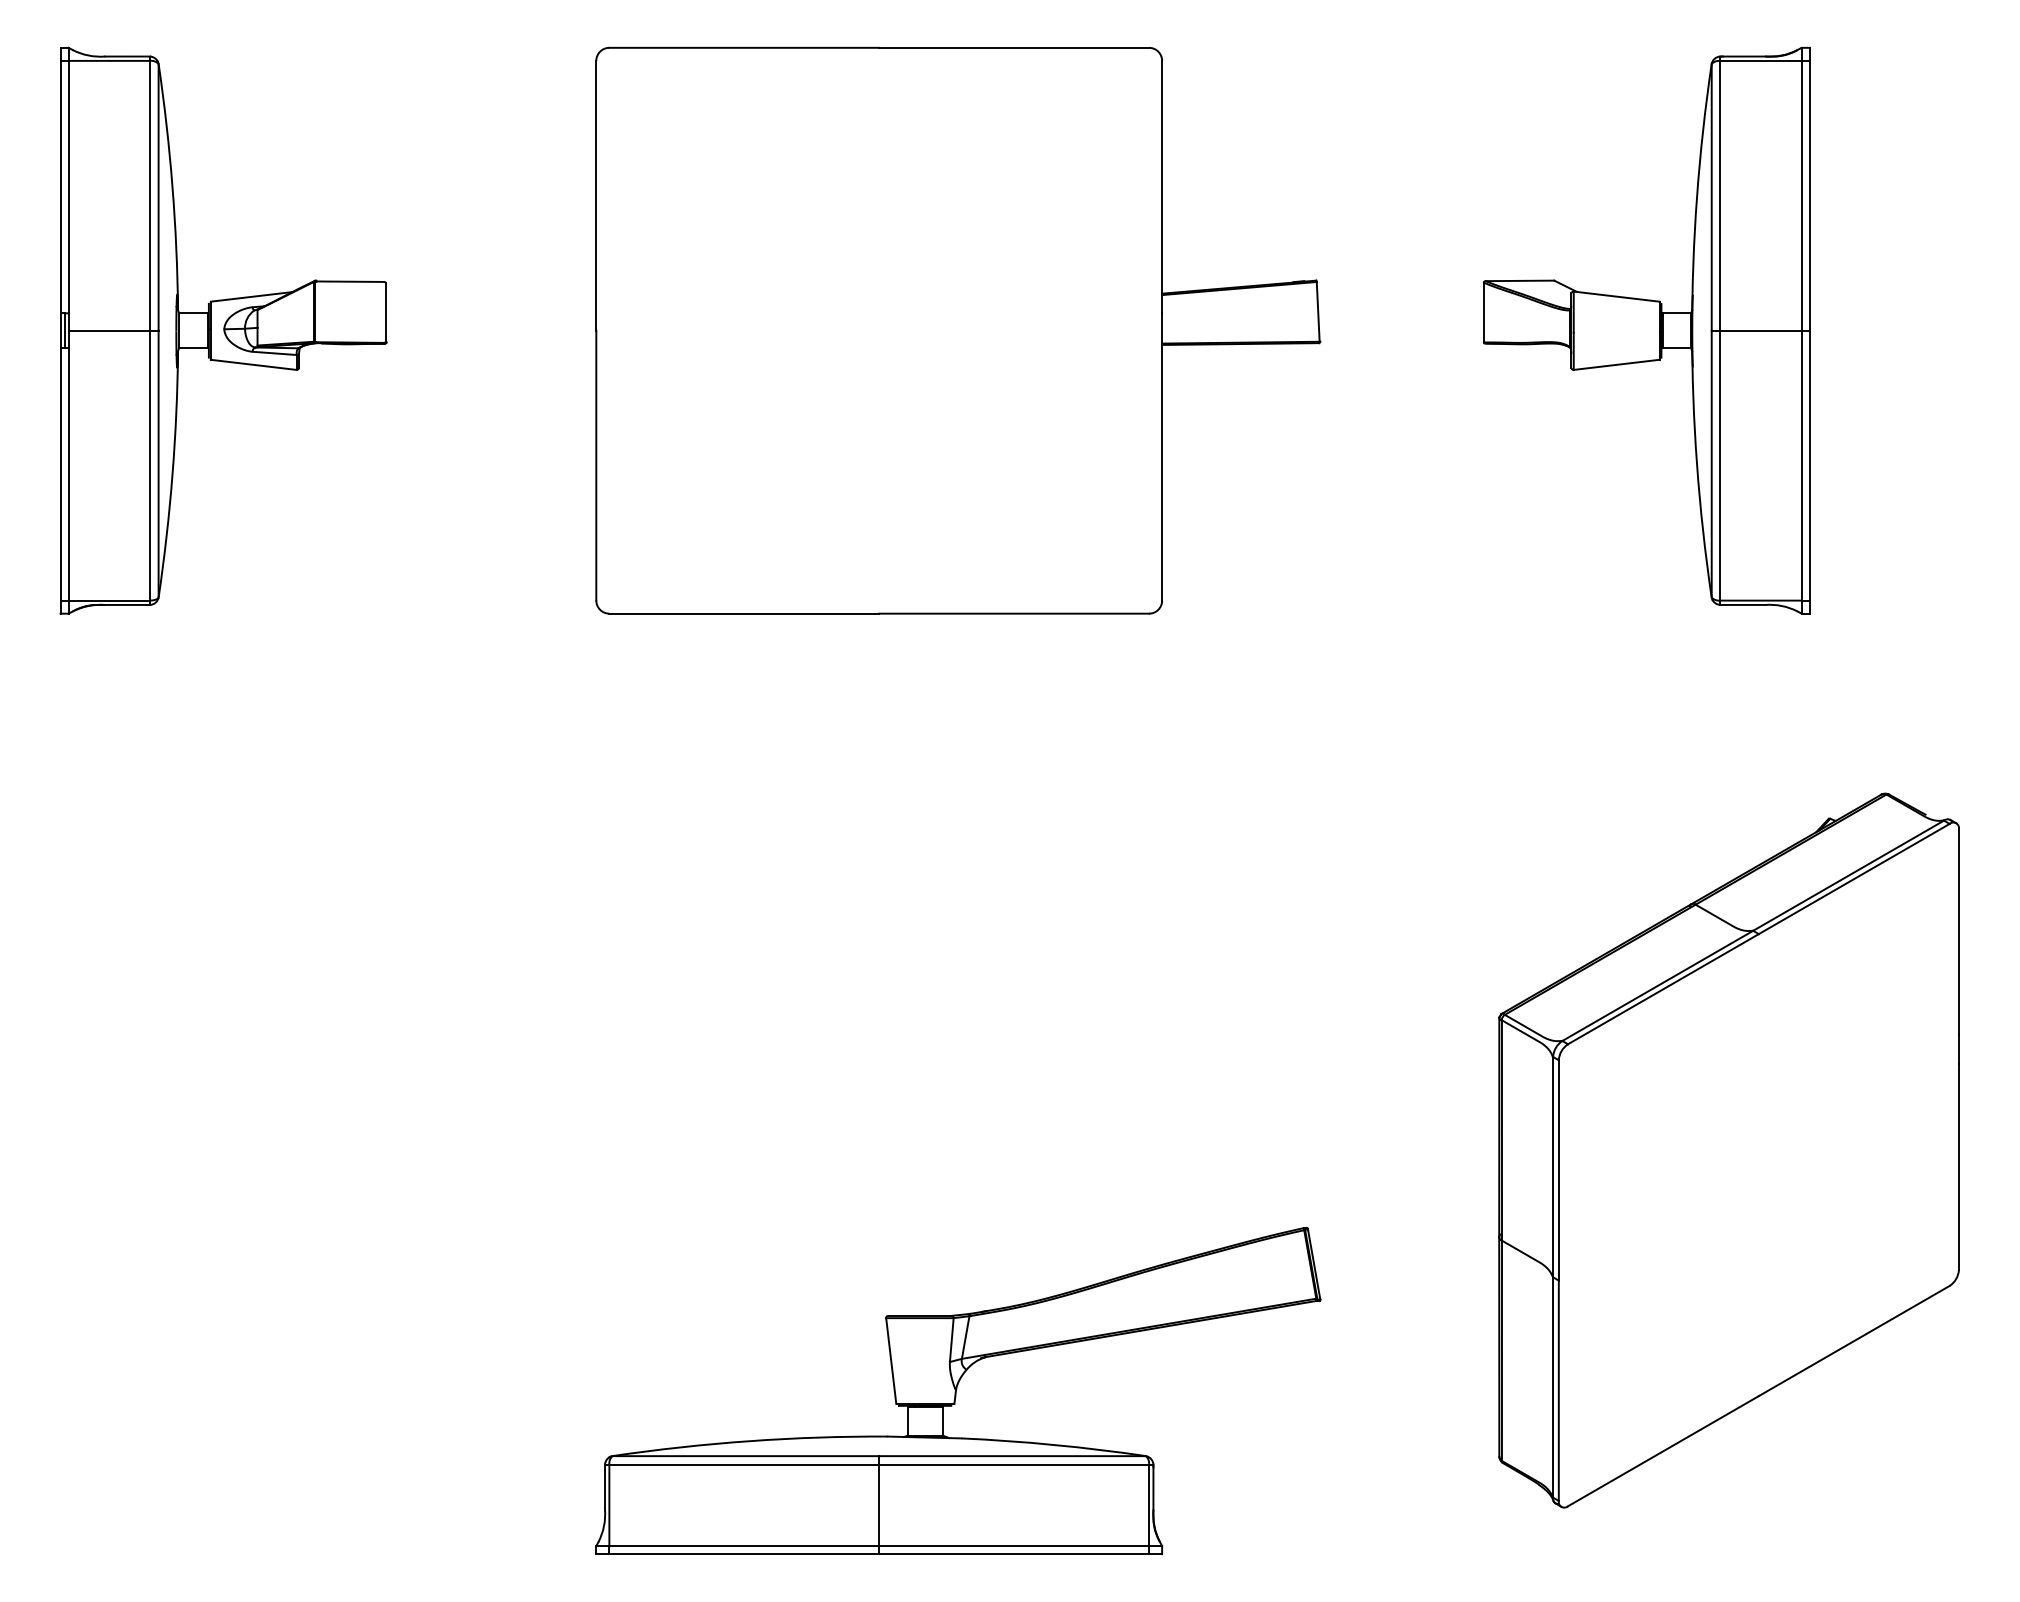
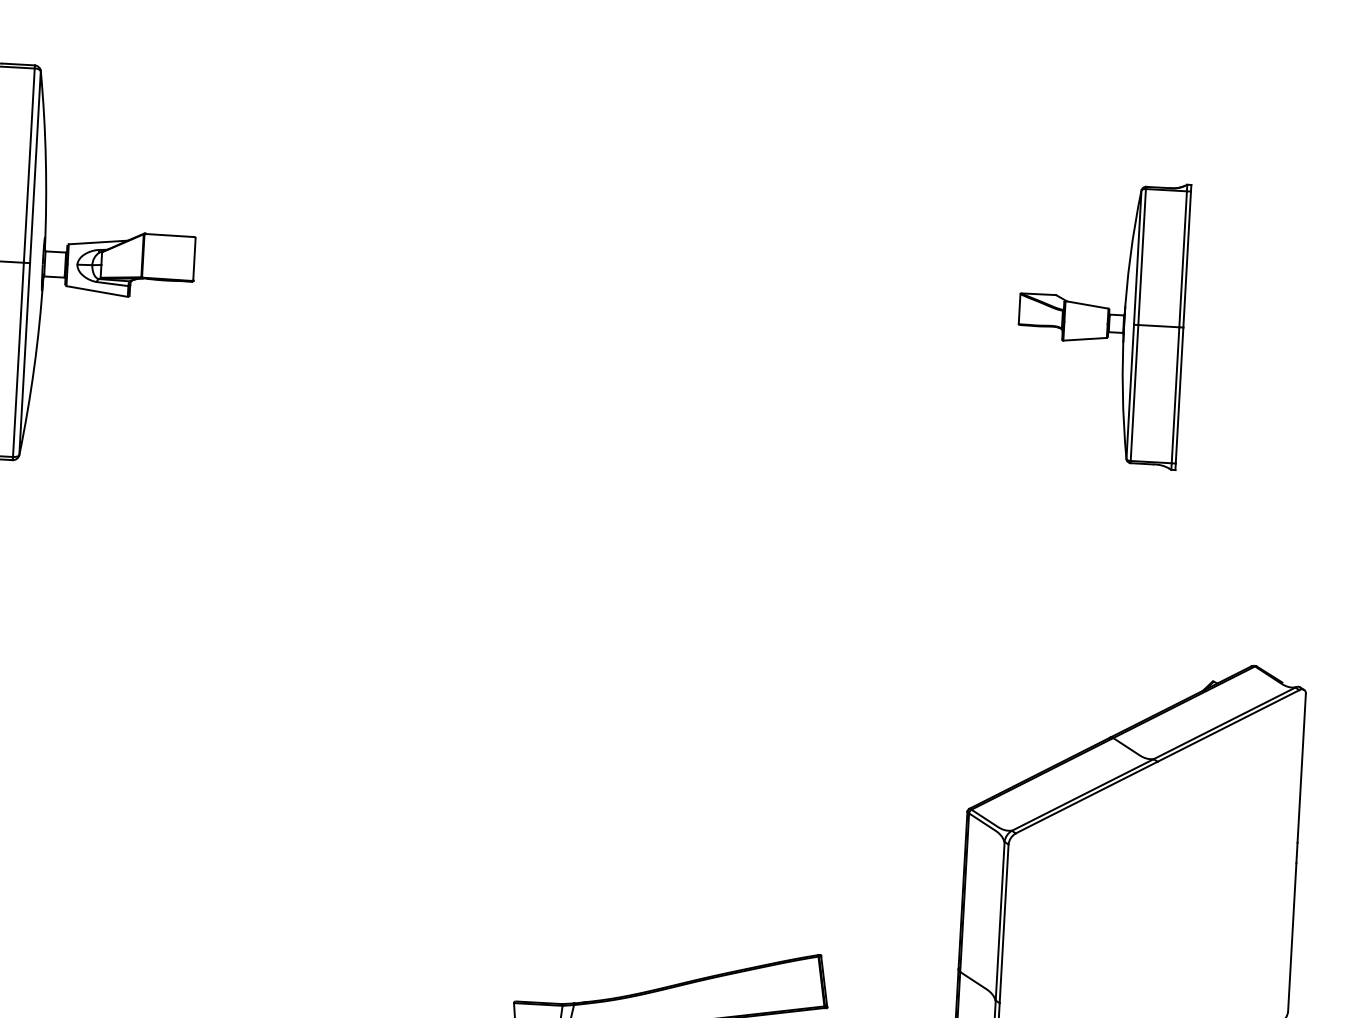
part: (958, 330) -> (605, 295), removed
part: (1646, 330) -> (1101, 322), size x0.7

